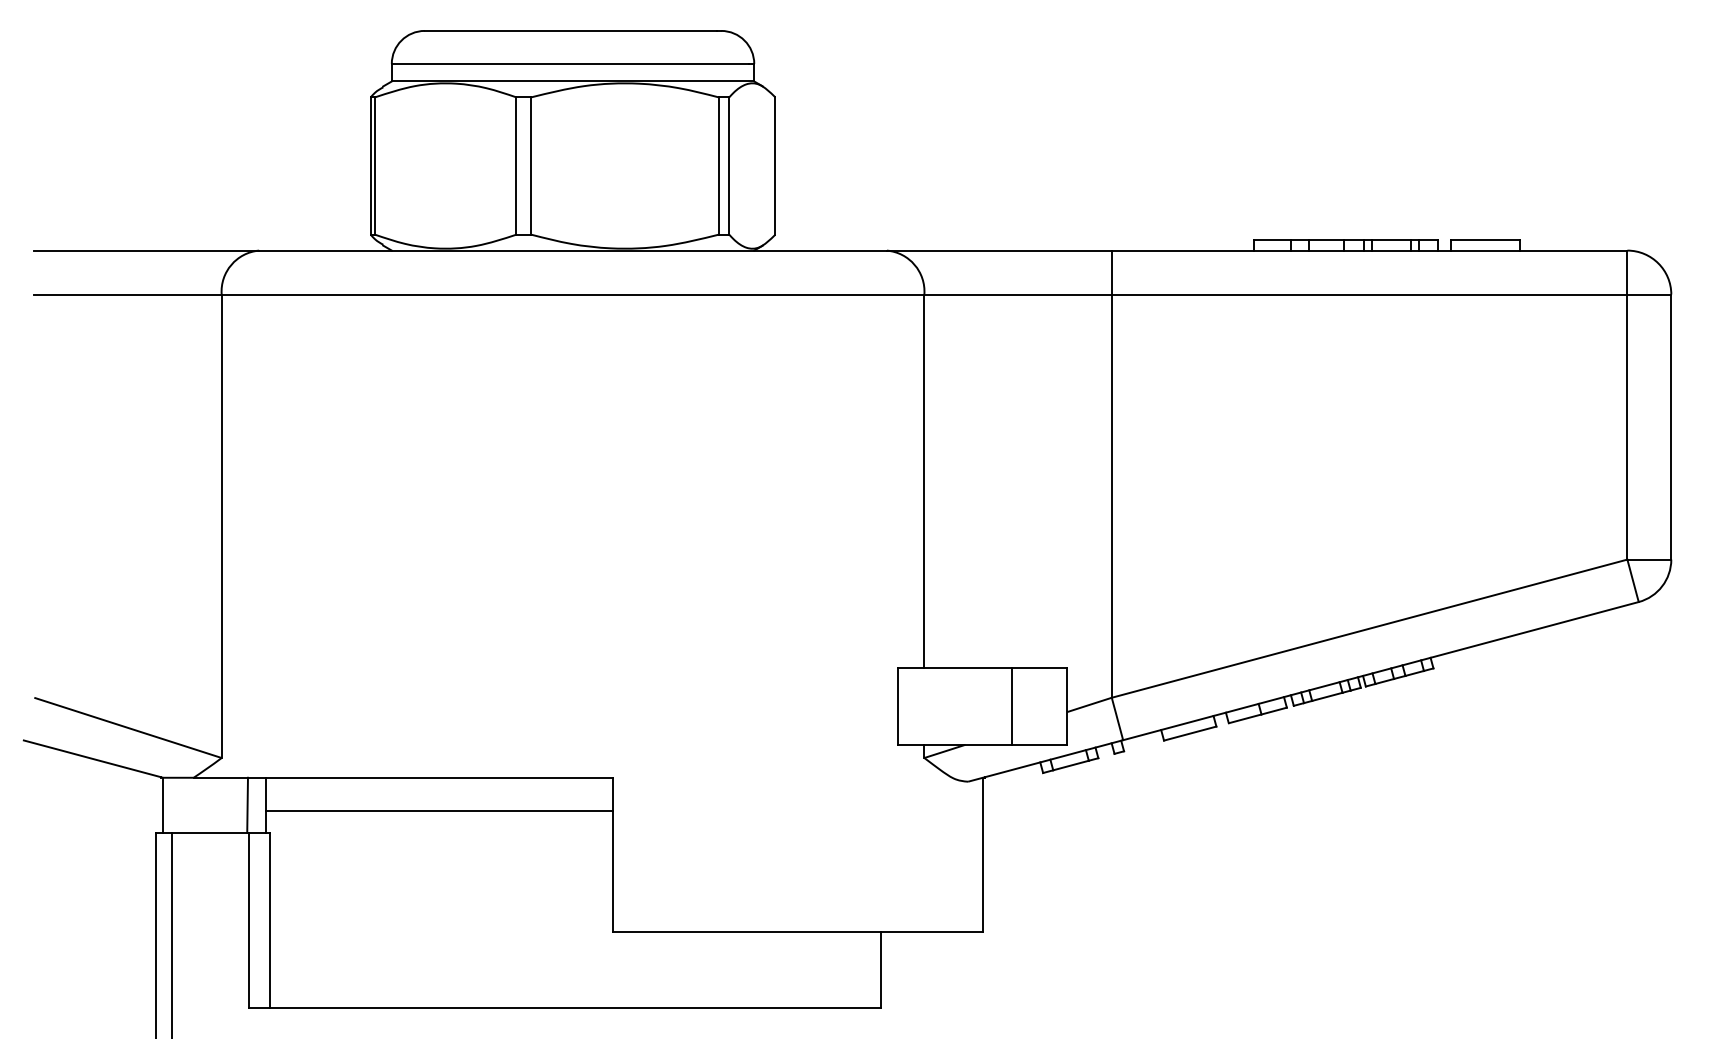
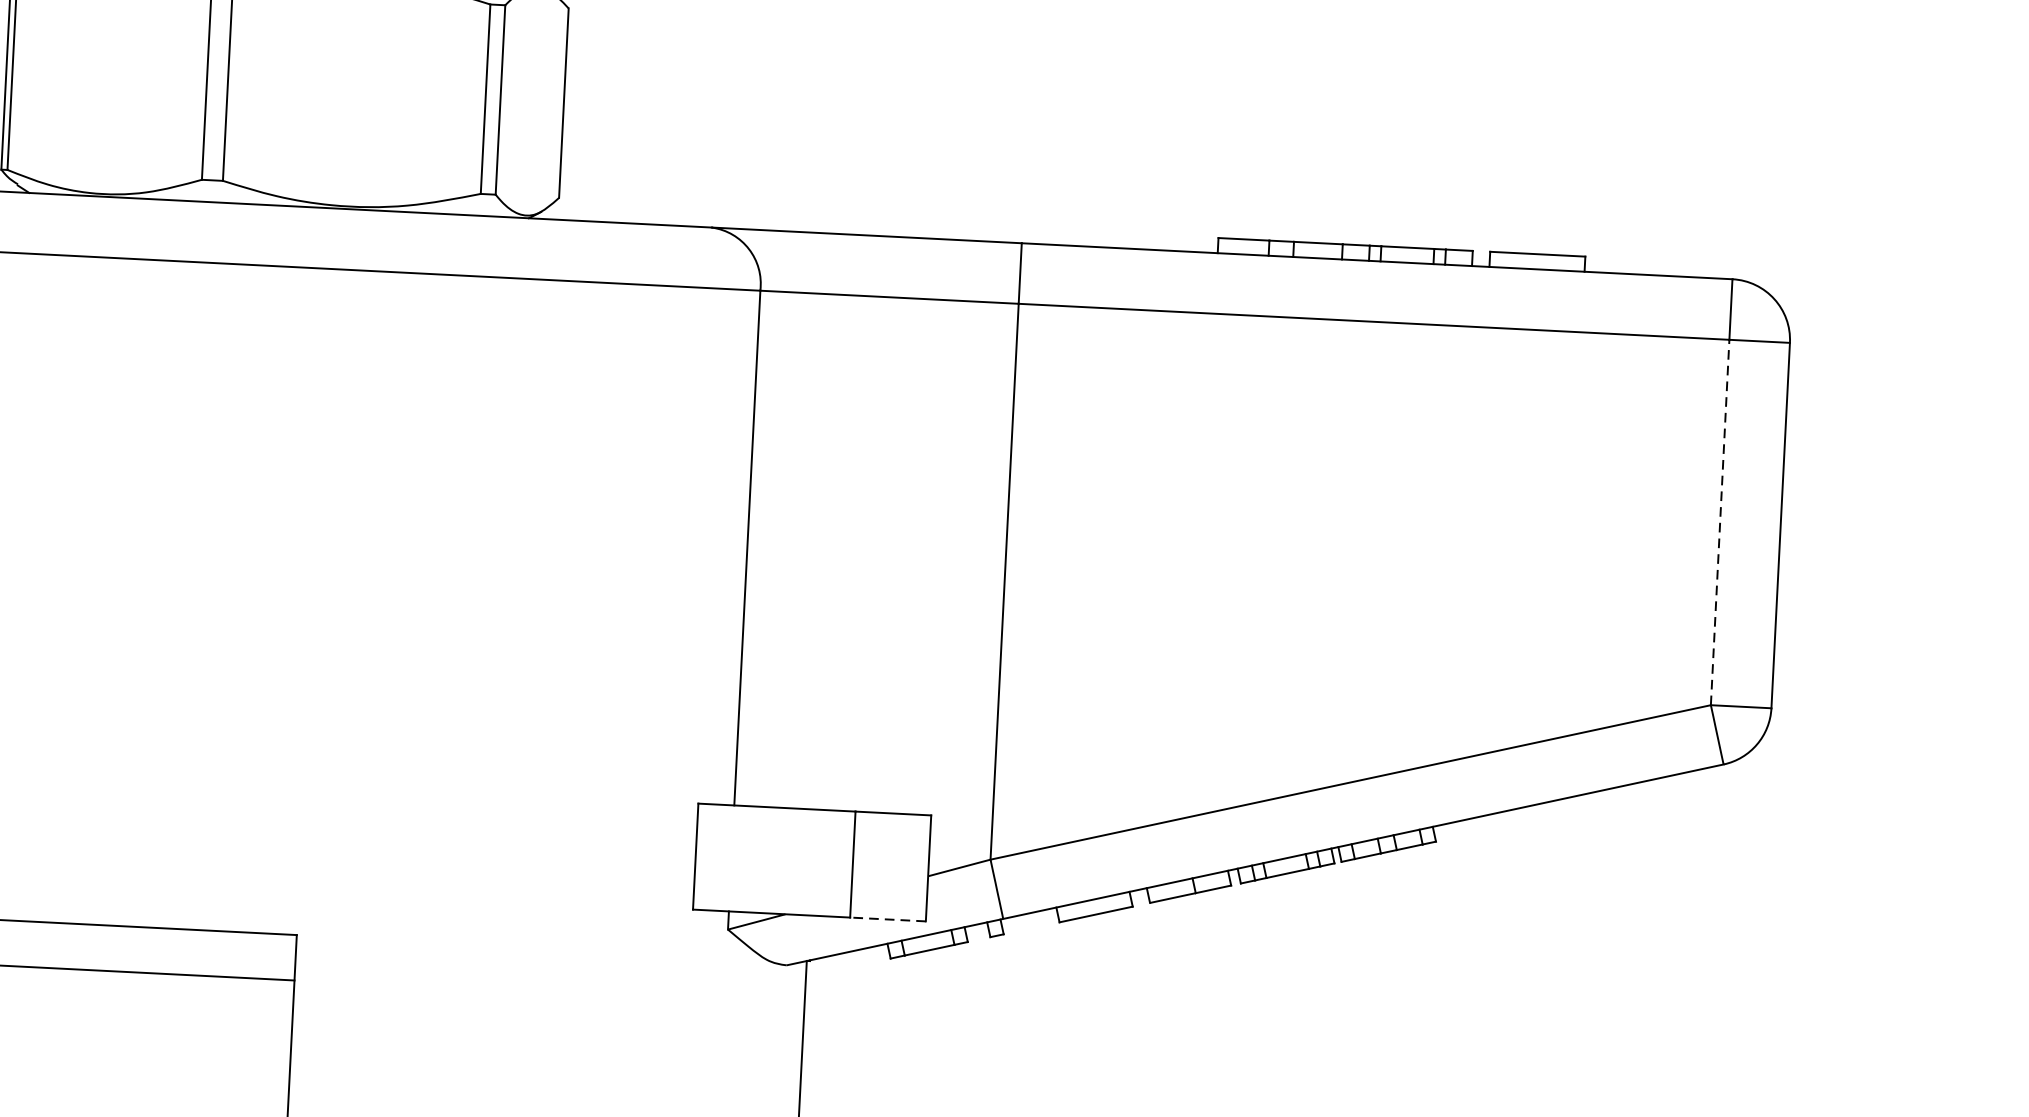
line: (1627, 427) -> (1720, 523), solid -> dashed
line: (1039, 744) -> (887, 919), solid -> dashed

